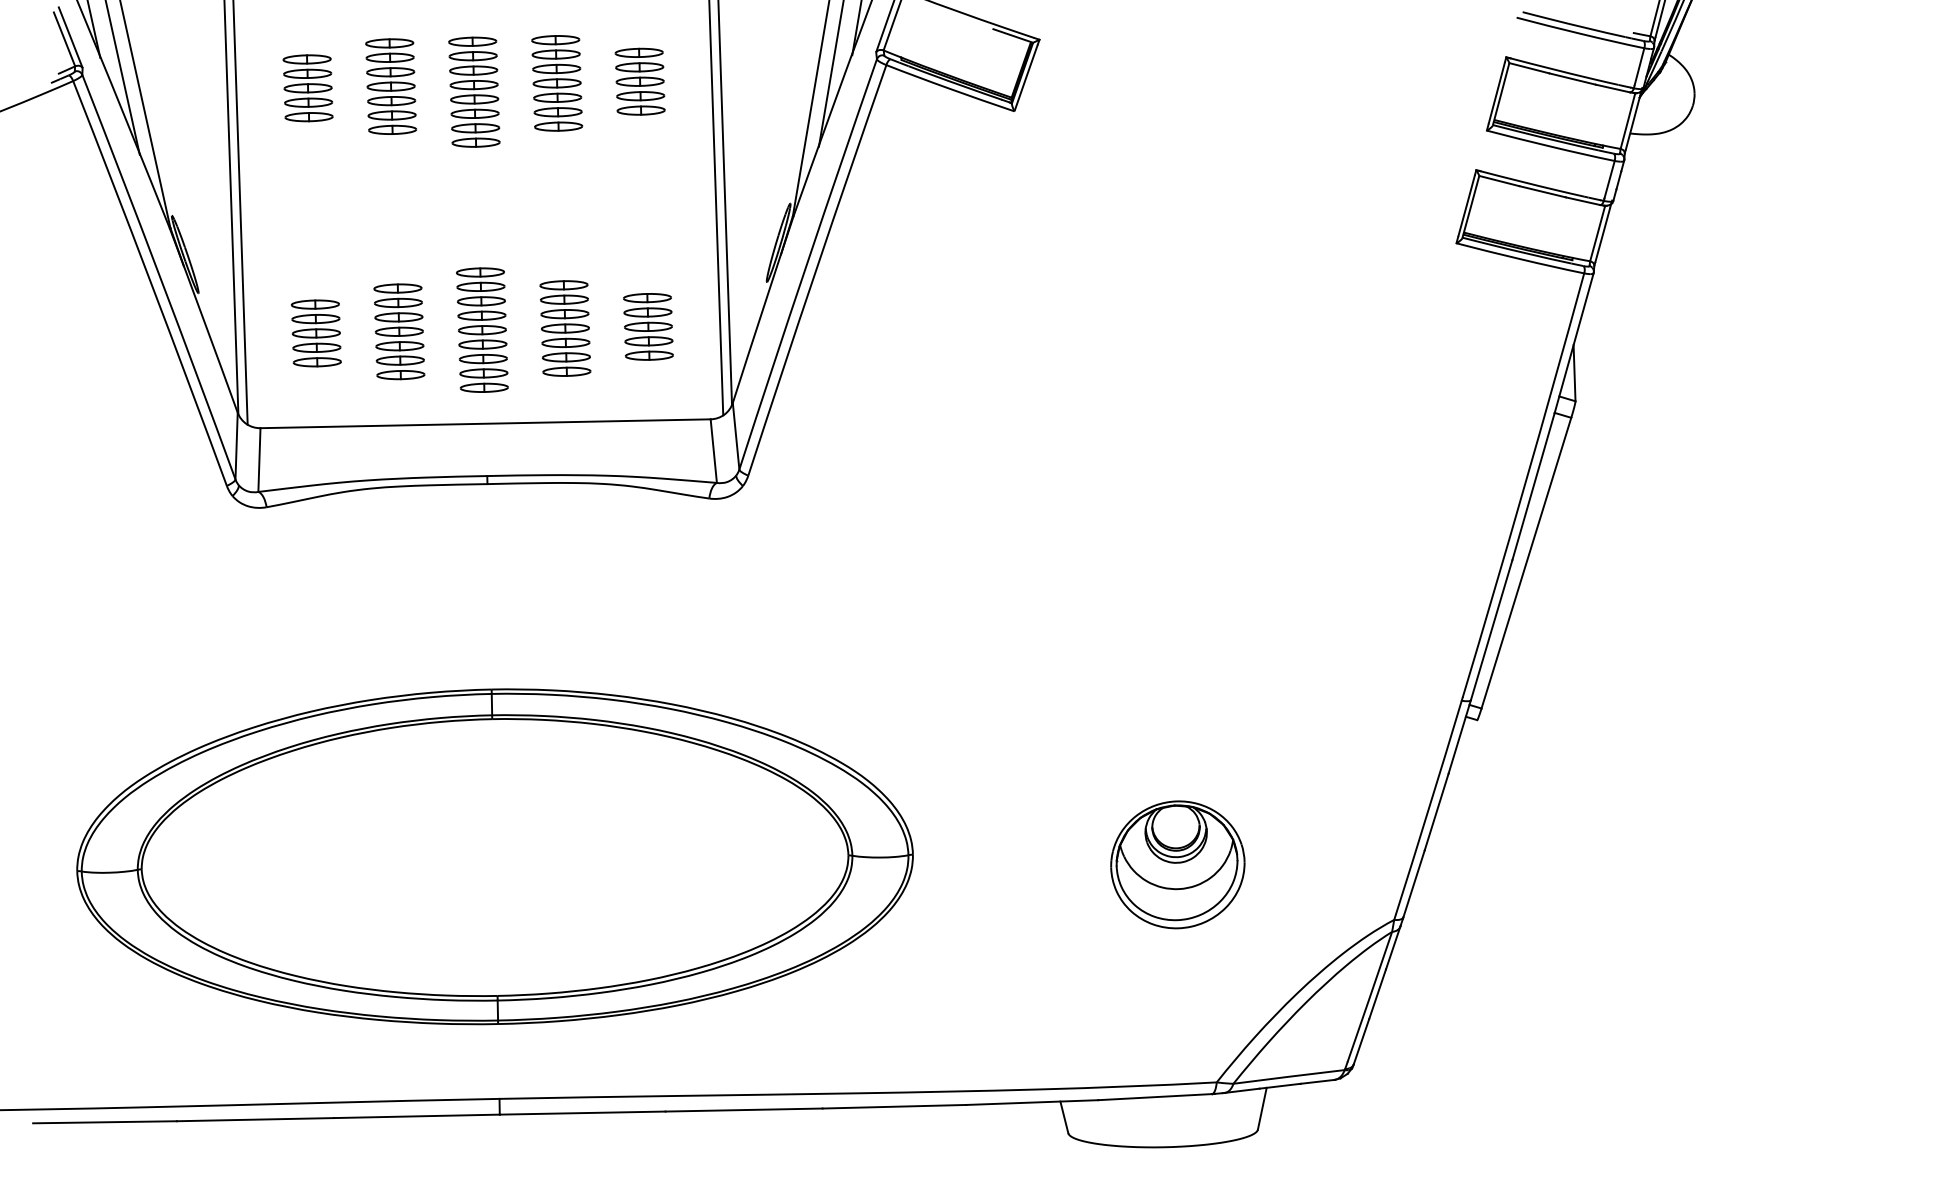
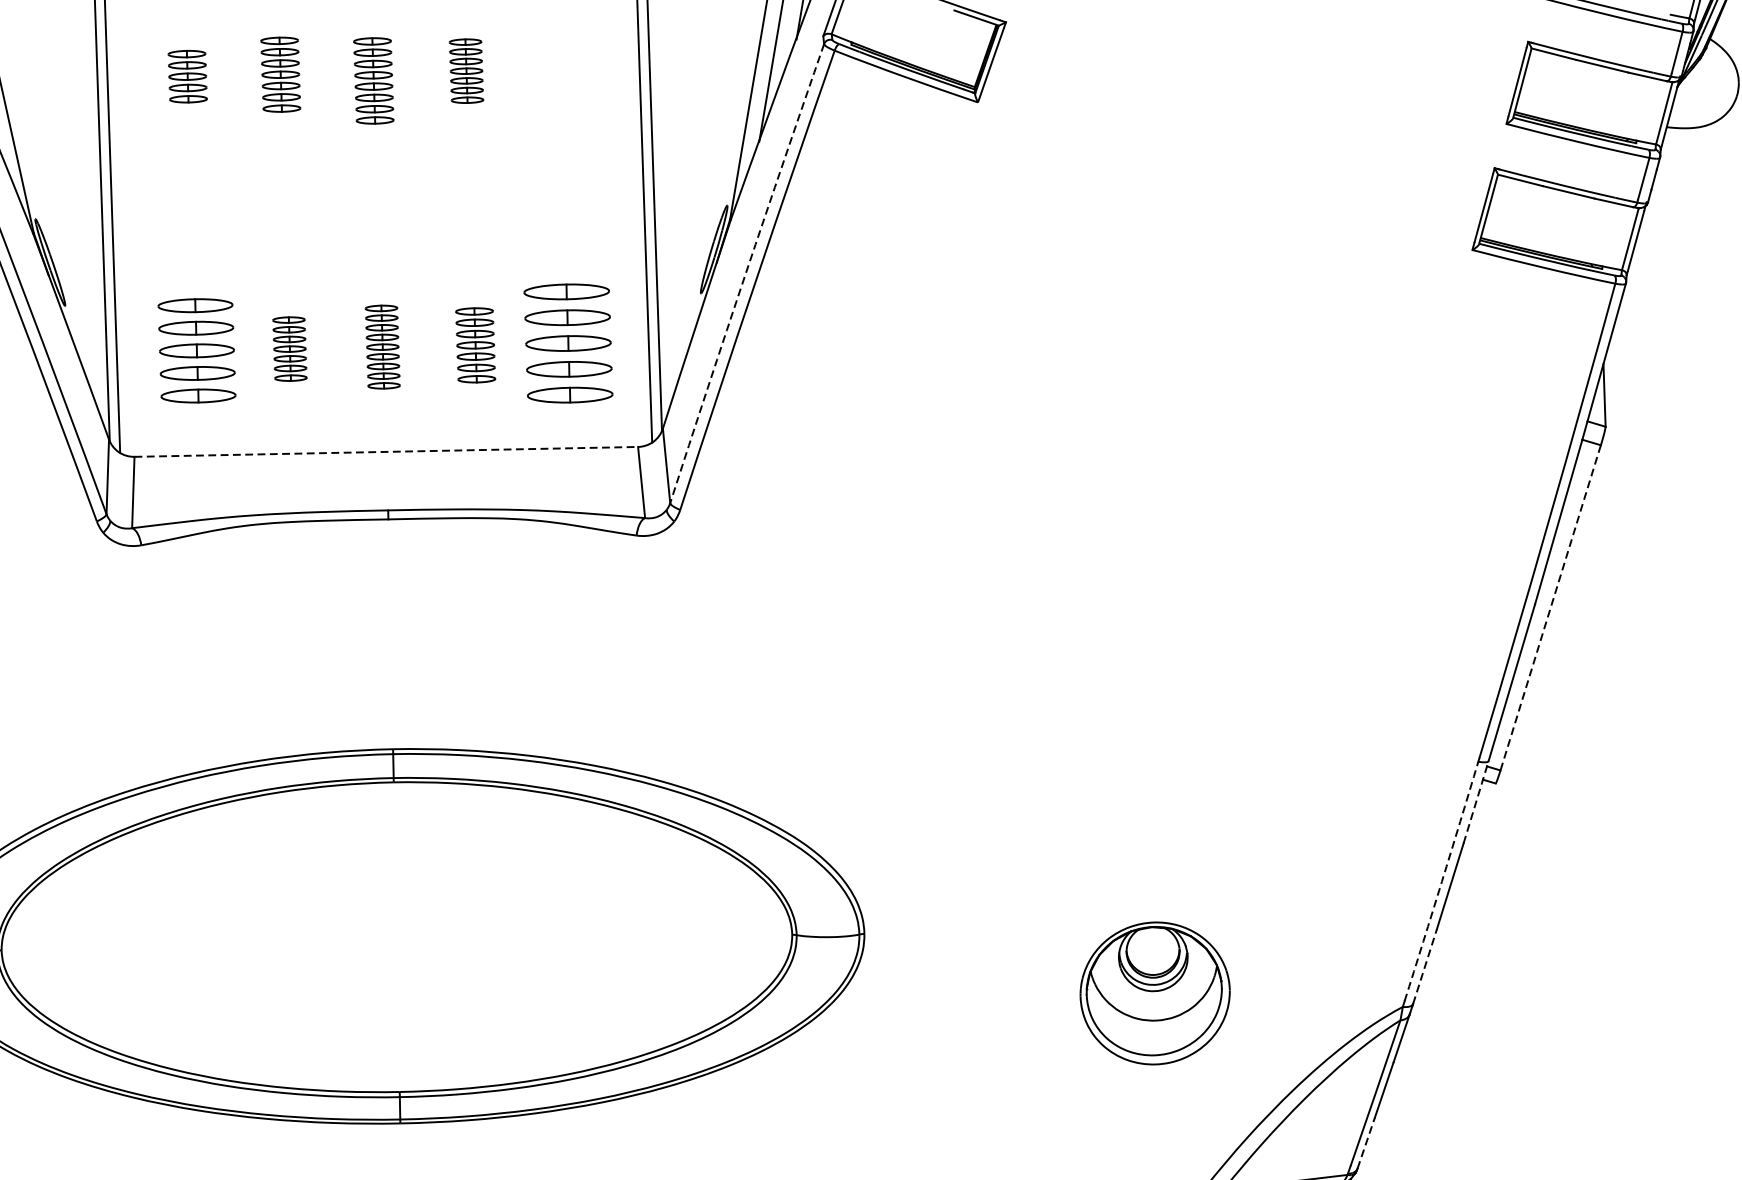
part: (639, 81) -> (558, 69), removed
part: (557, 83) -> (466, 71), size x0.6
part: (391, 86) -> (281, 74), size x0.7
part: (307, 88) -> (187, 76), size x0.7
part: (474, 91) -> (373, 80), size x0.7
arc: (807, 264) -> (746, 273), solid -> dashed
part: (648, 326) -> (568, 343), size x1.6
part: (565, 328) -> (475, 345), size x0.7
part: (482, 329) -> (382, 346), size x0.6
part: (399, 331) -> (290, 348), size x0.6
part: (316, 333) -> (197, 350), size x1.4
line: (486, 423) -> (387, 451), solid -> dashed
line: (1526, 563) -> (1550, 608), solid -> dashed
line: (1459, 736) -> (1475, 801), solid -> dashed
arc: (1429, 807) -> (1442, 881), solid -> dashed
part: (1177, 864) -> (1154, 993), moved
line: (1414, 883) -> (1425, 966), solid -> dashed
line: (1361, 1041) -> (1366, 1142), solid -> dashed

